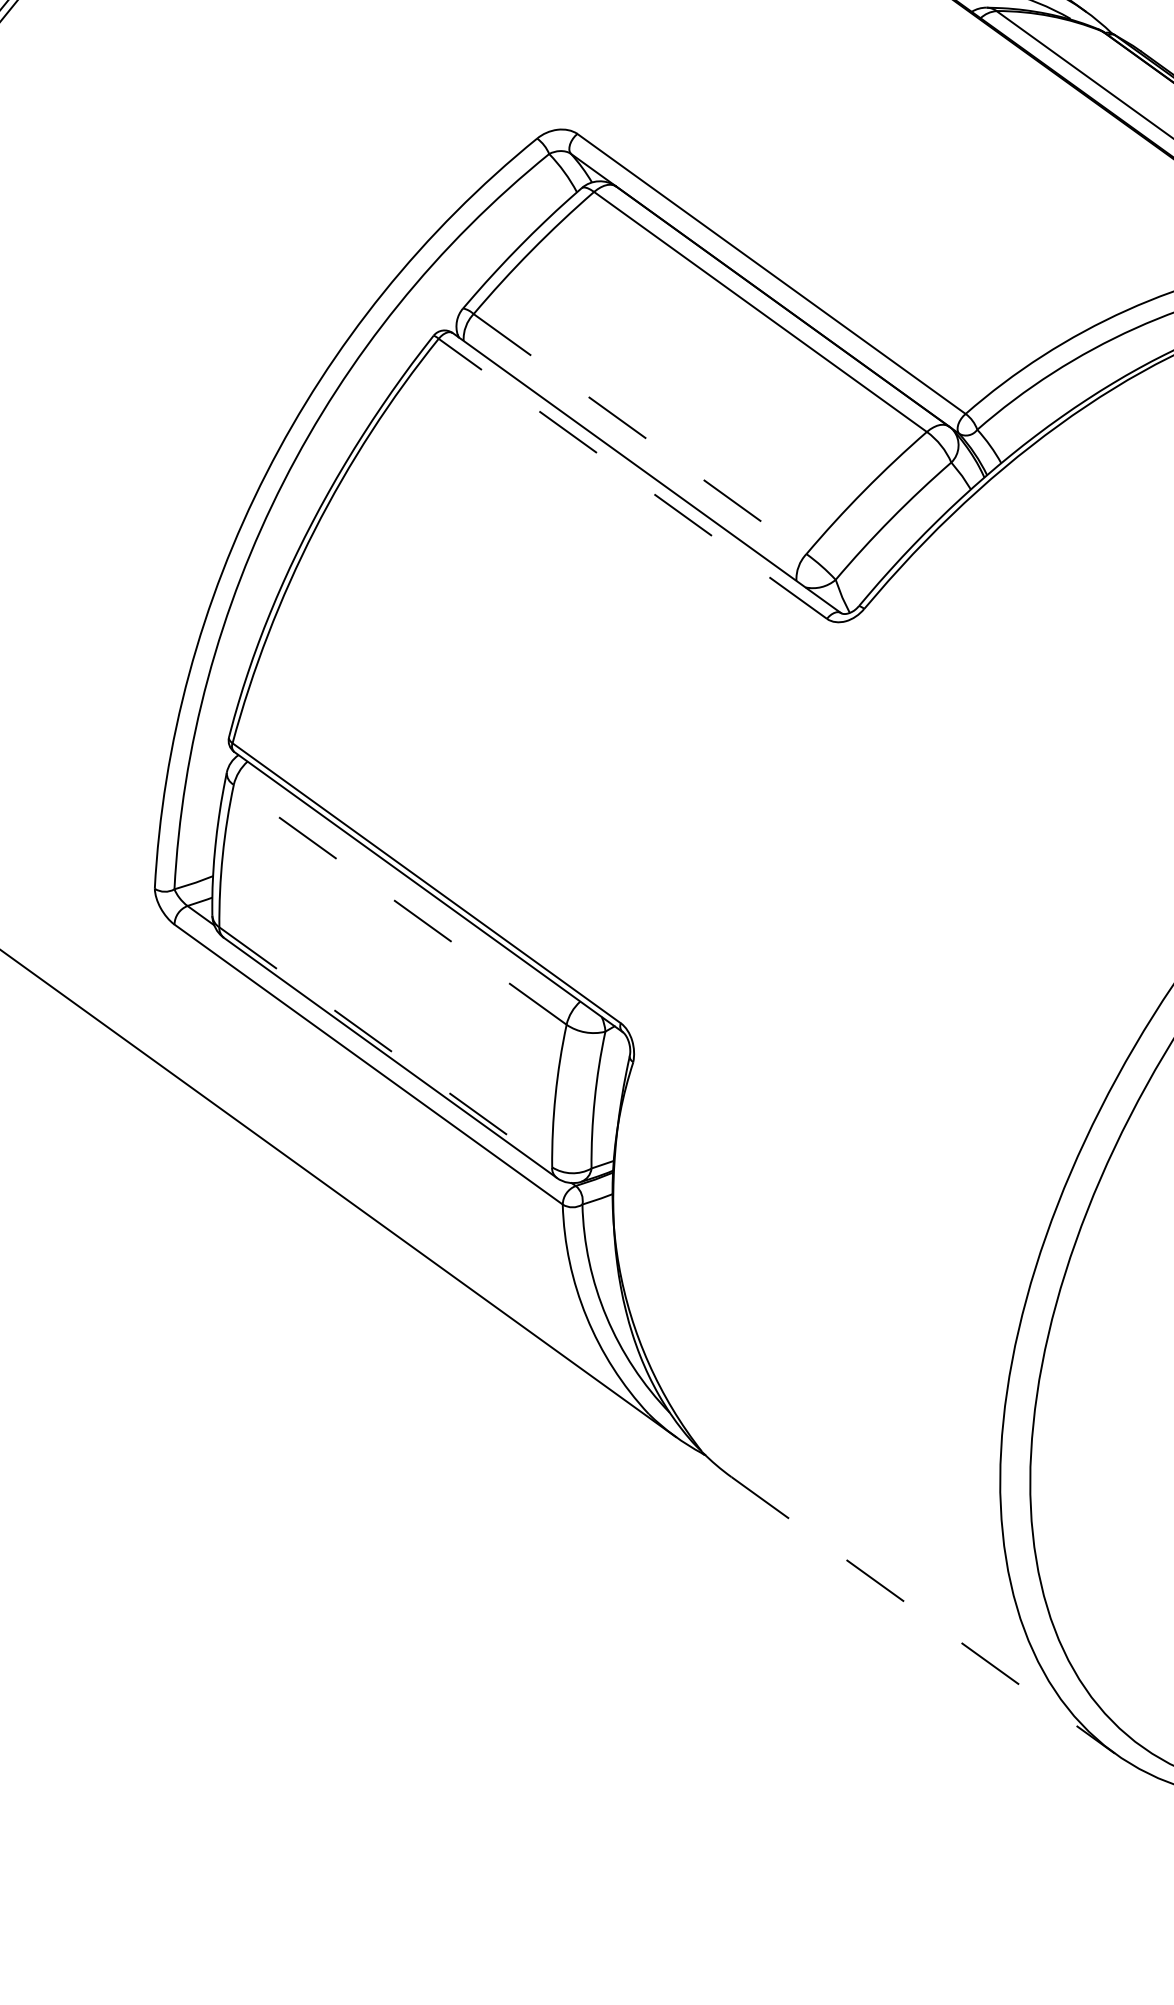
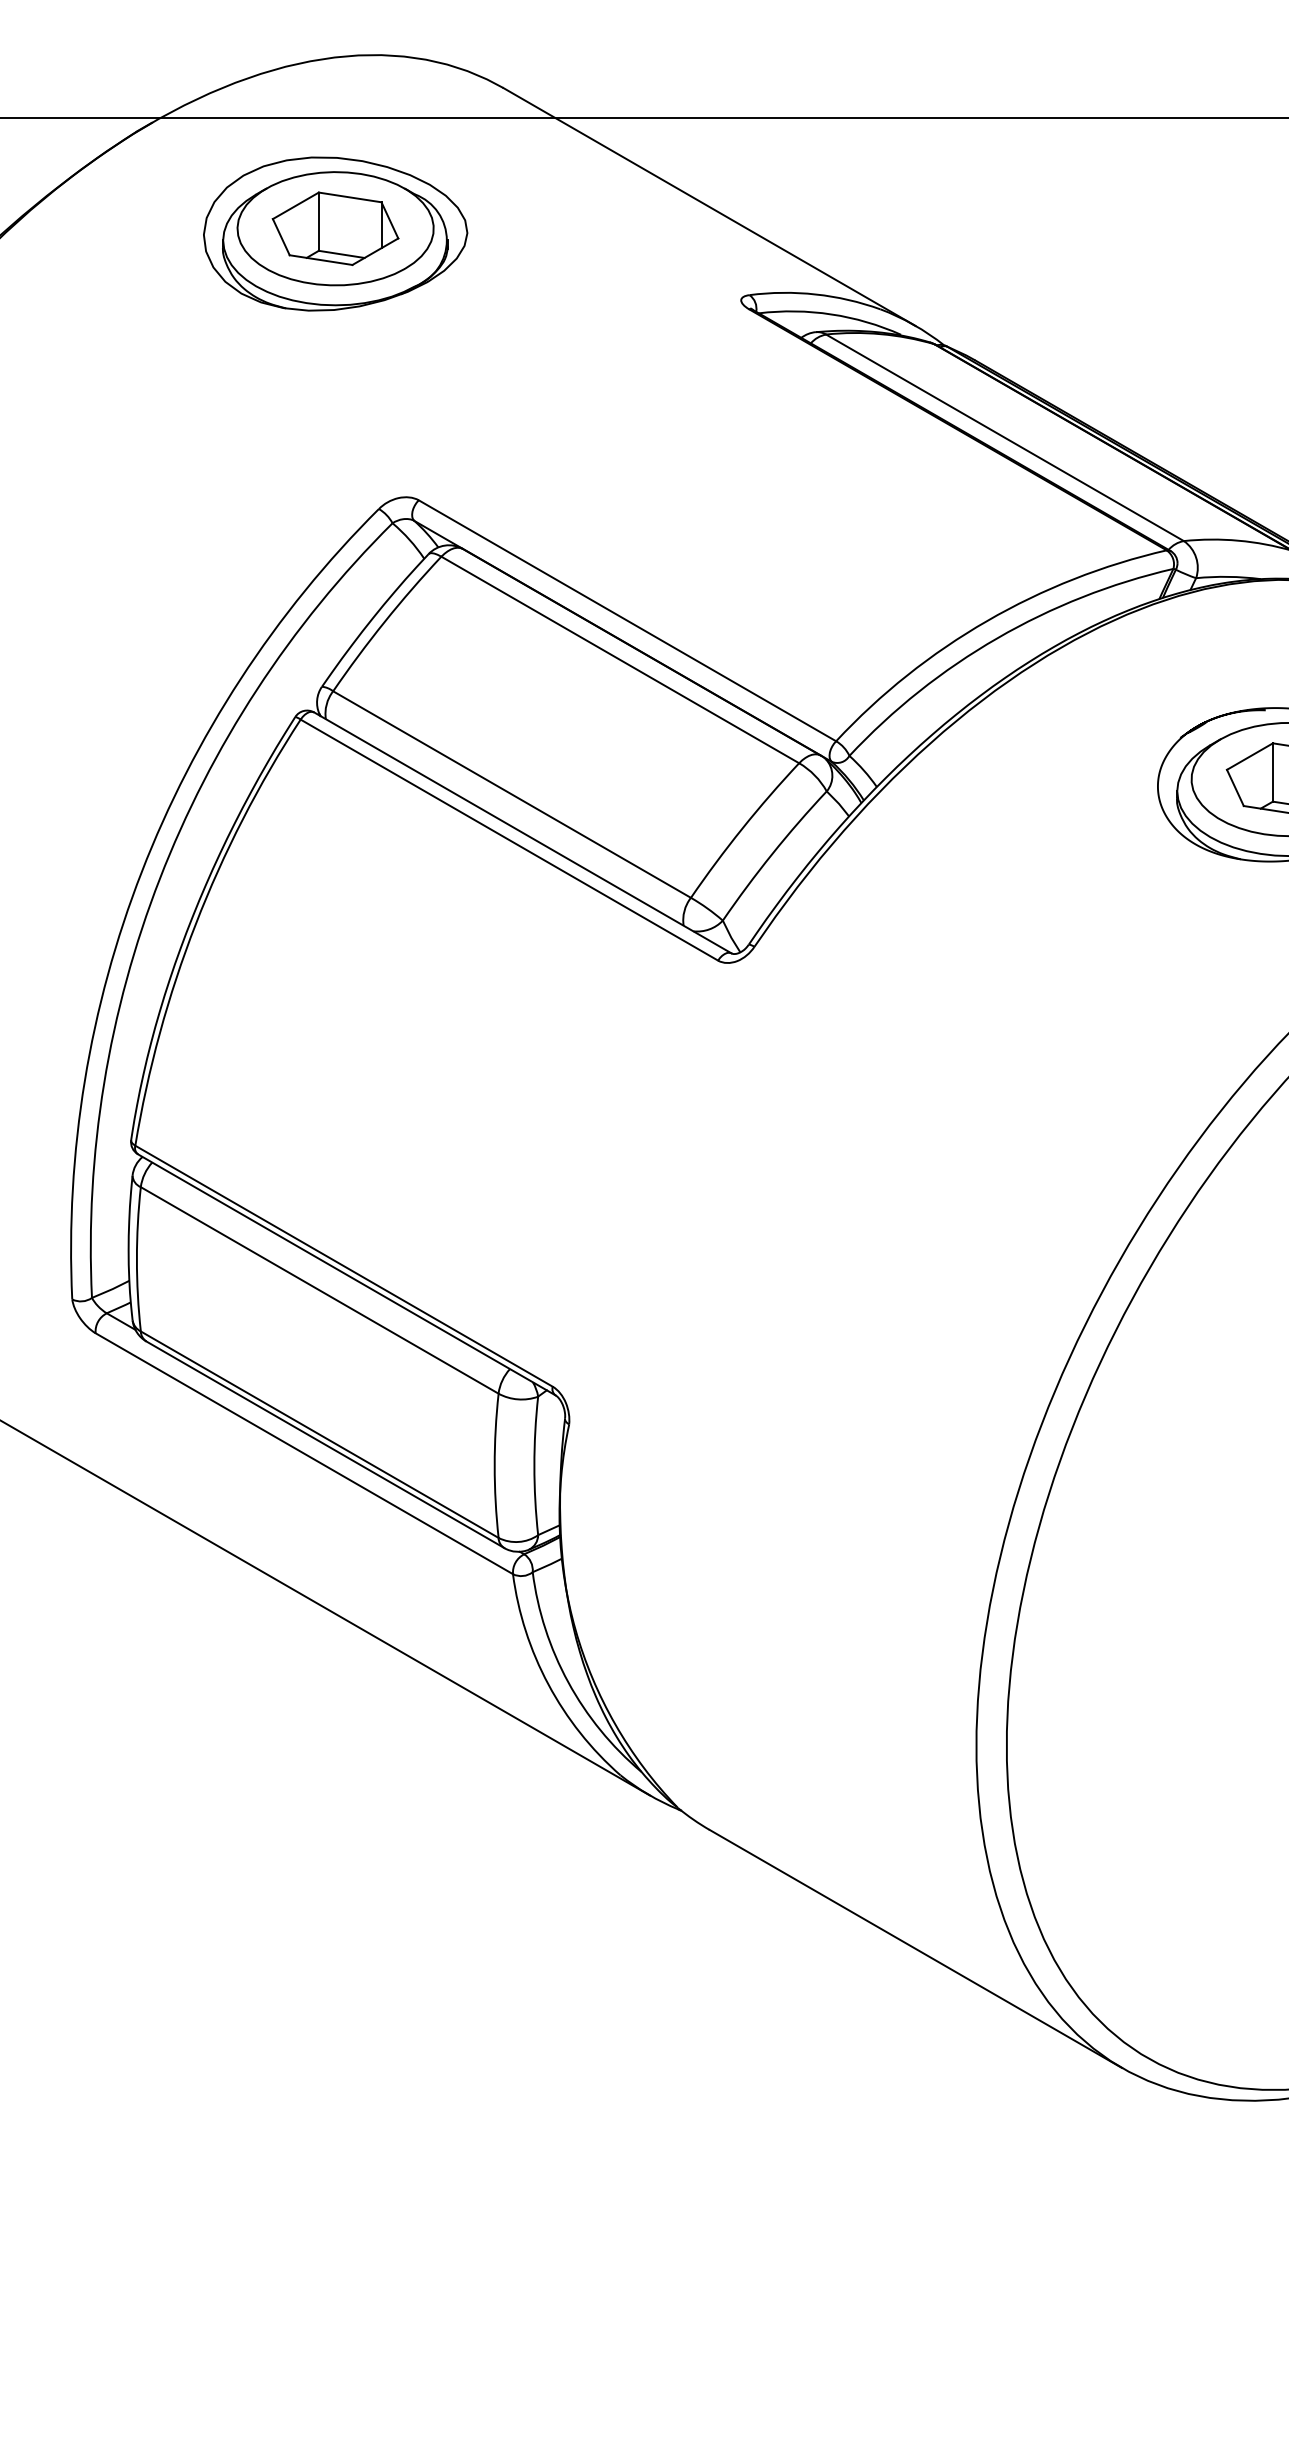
line: (640, 434) -> (512, 794), dashed -> solid
line: (632, 479) -> (509, 840), dashed -> solid
line: (400, 904) -> (319, 1290), dashed -> solid
line: (385, 1047) -> (319, 1434), dashed -> solid
line: (922, 1614) -> (915, 1948), dashed -> solid

